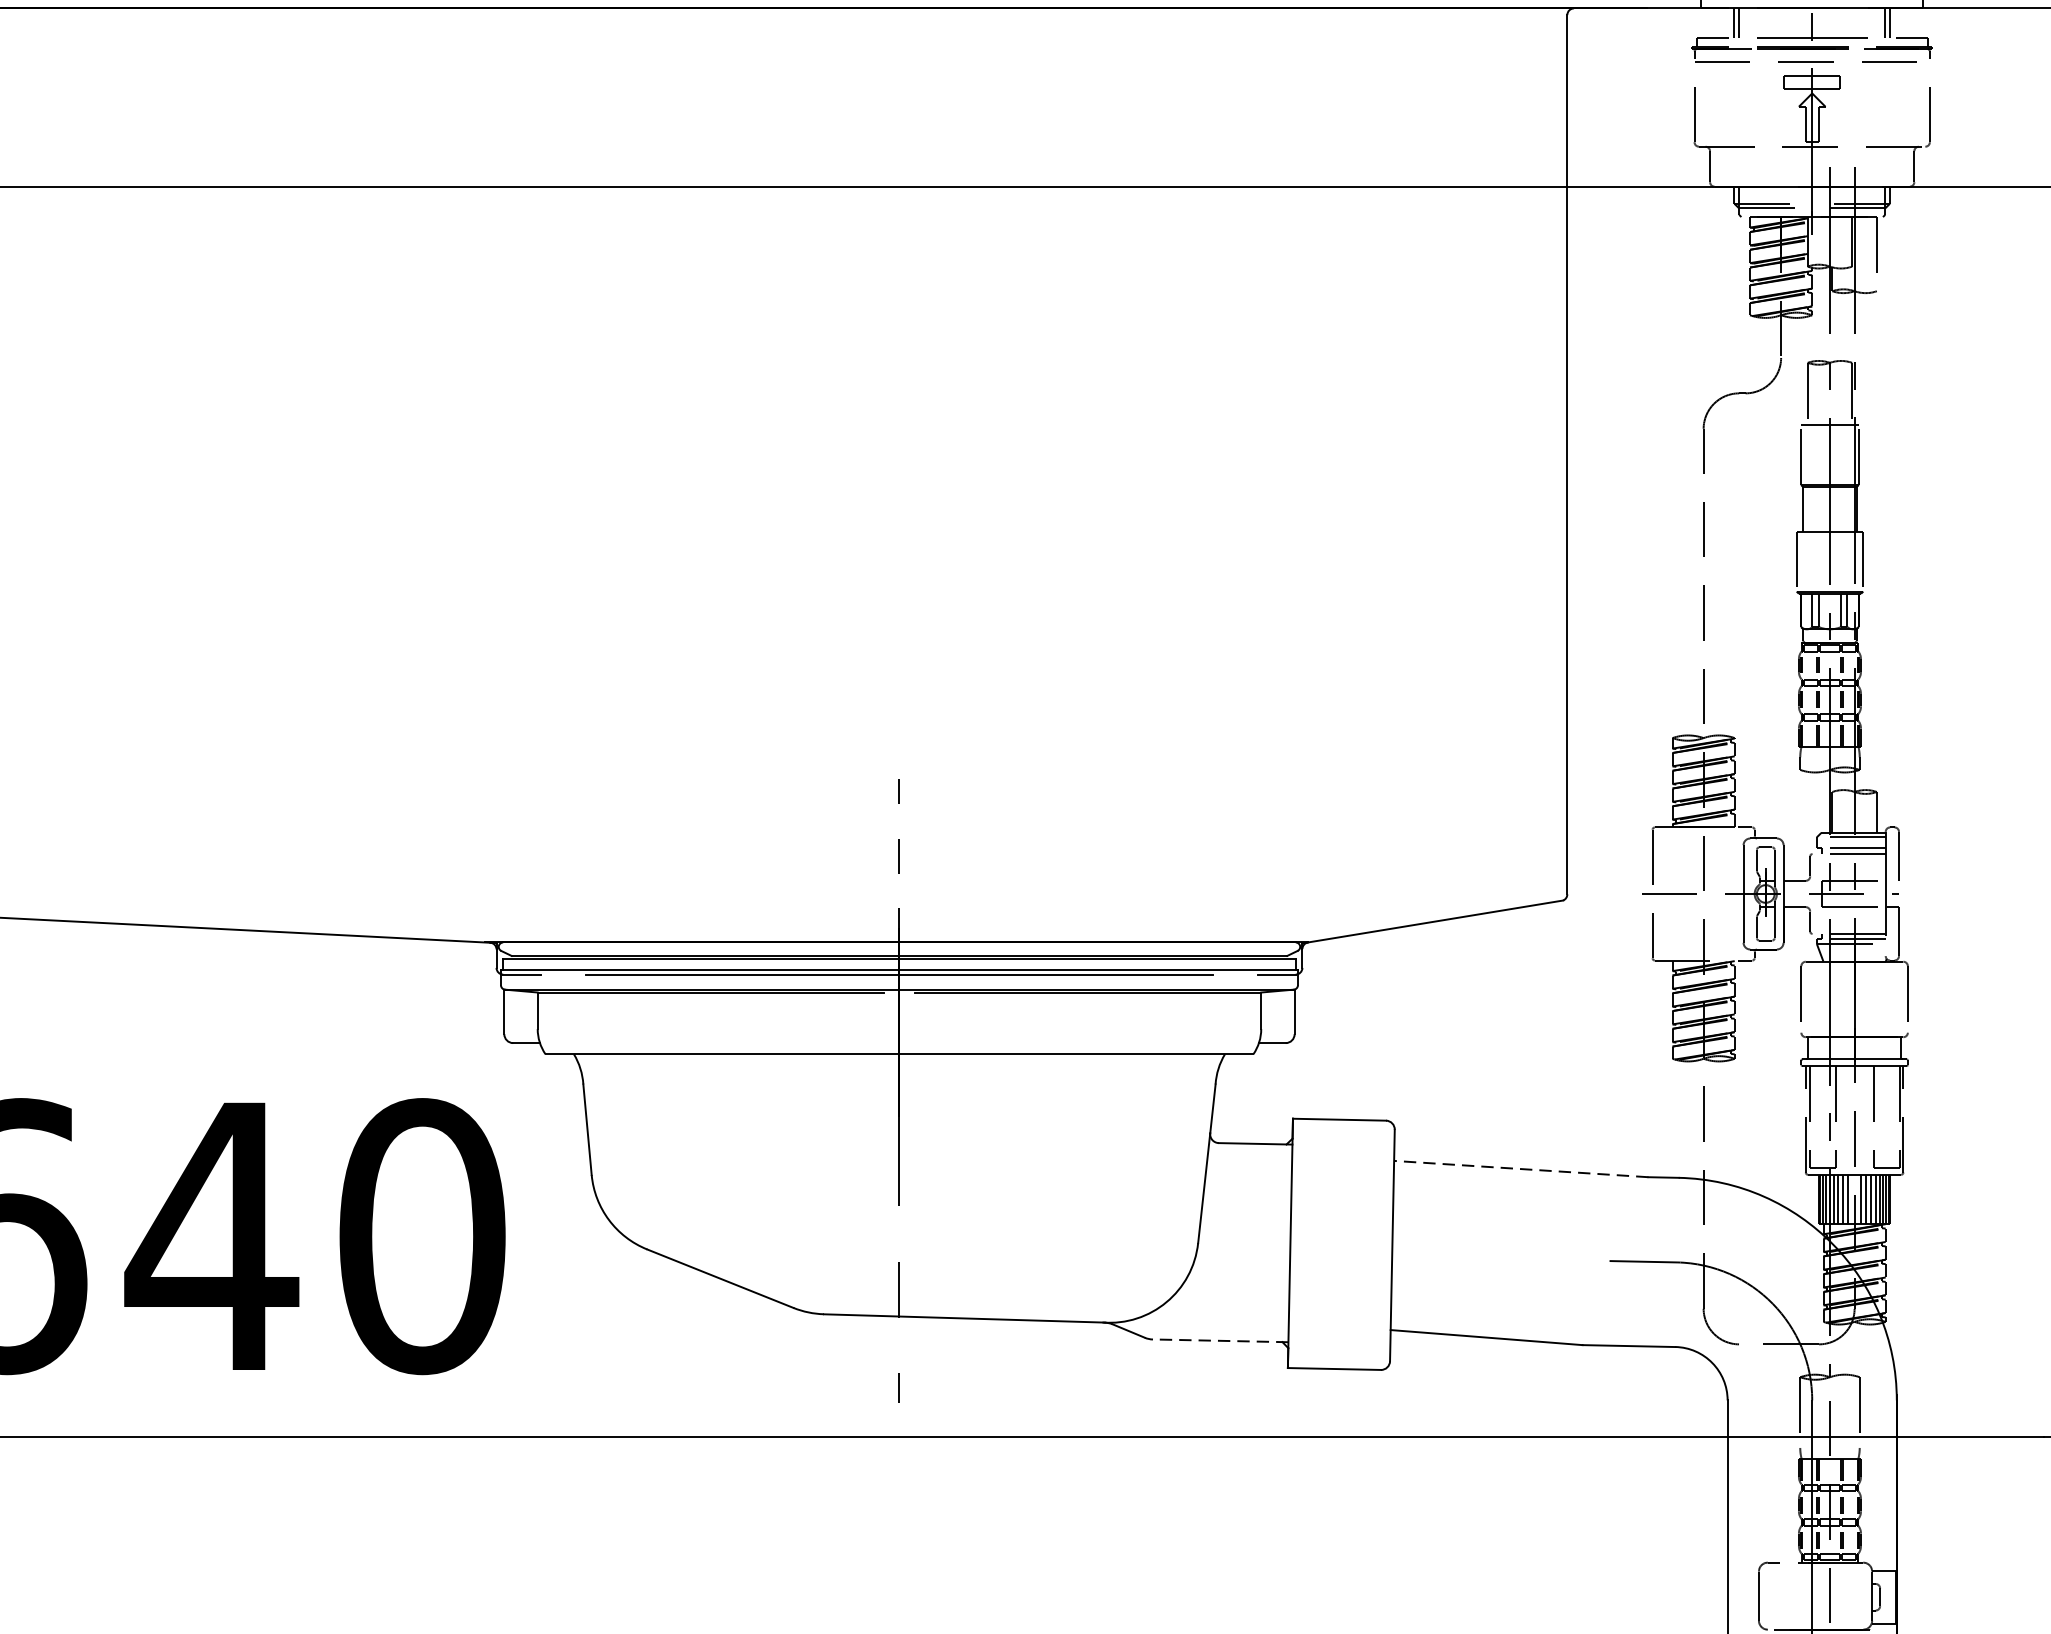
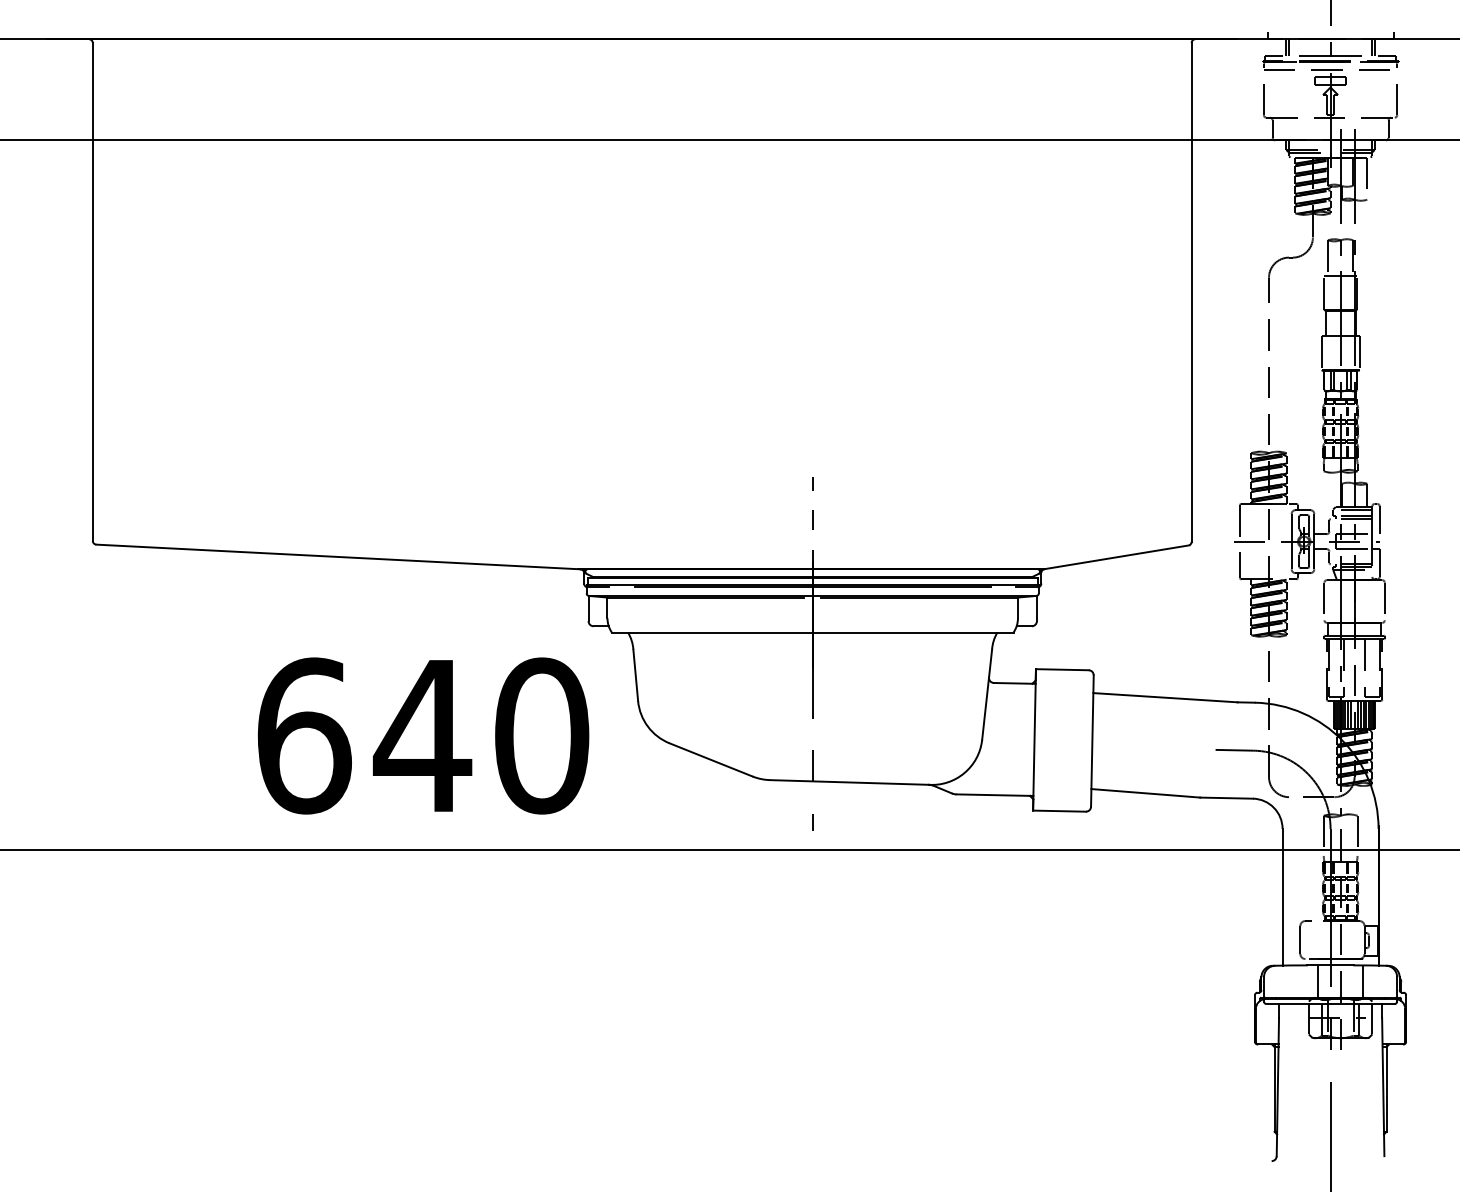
line: (1519, 1168) -> (1164, 697), dashed -> solid
line: (1219, 1341) -> (994, 795), dashed -> solid

